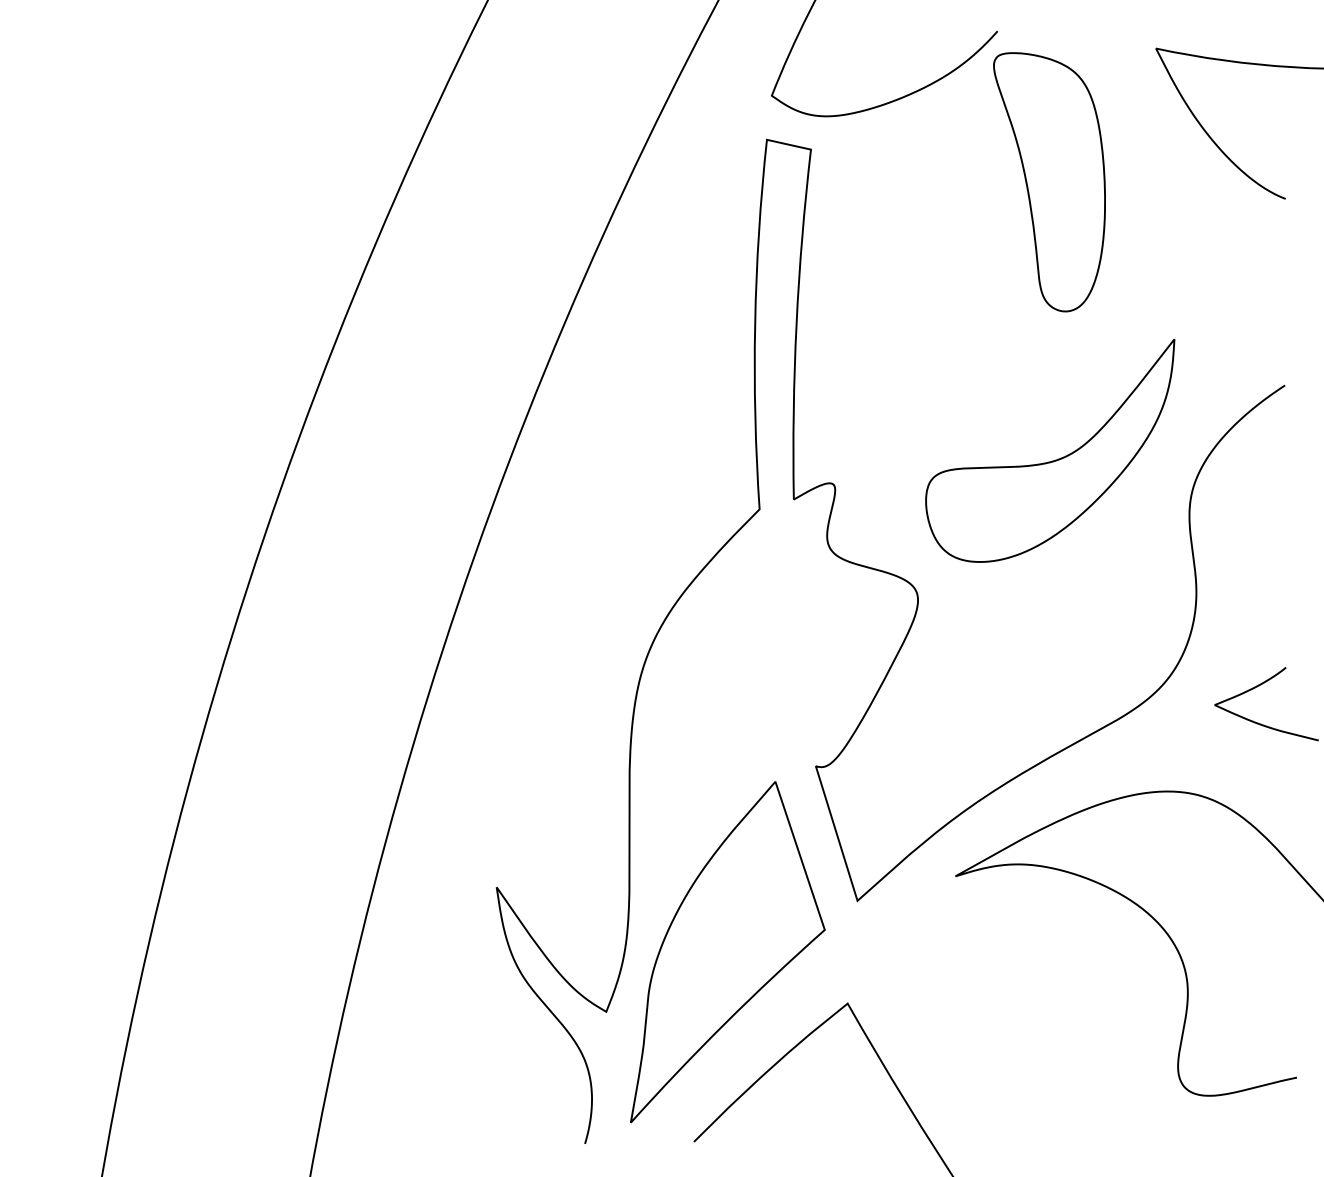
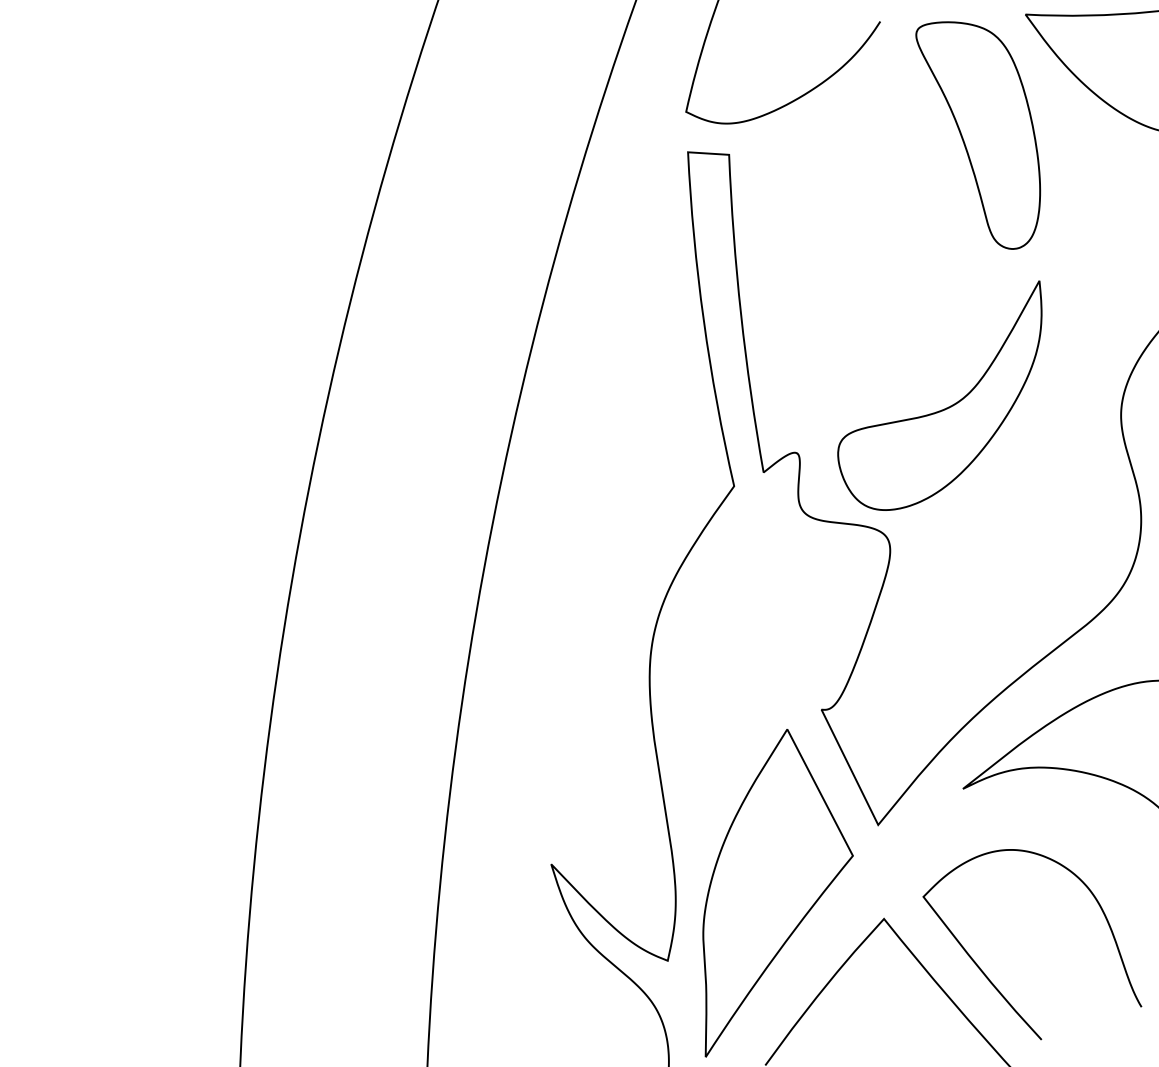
part: (1049, 182) -> (983, 134), moved
part: (1052, 460) -> (946, 407), moved
curve: (950, 1084) -> (988, 977), added

